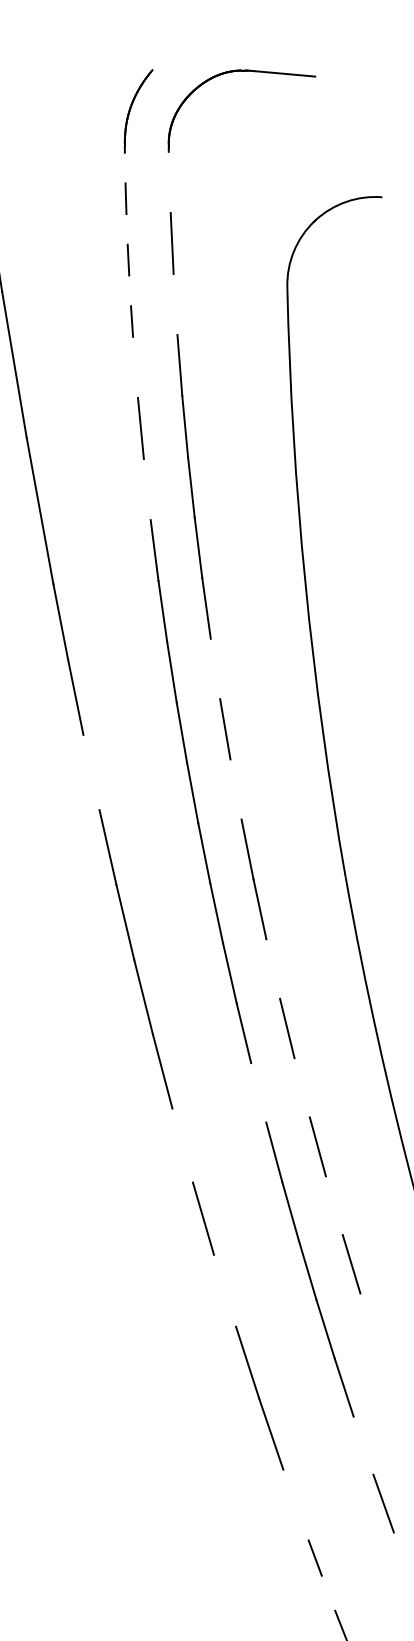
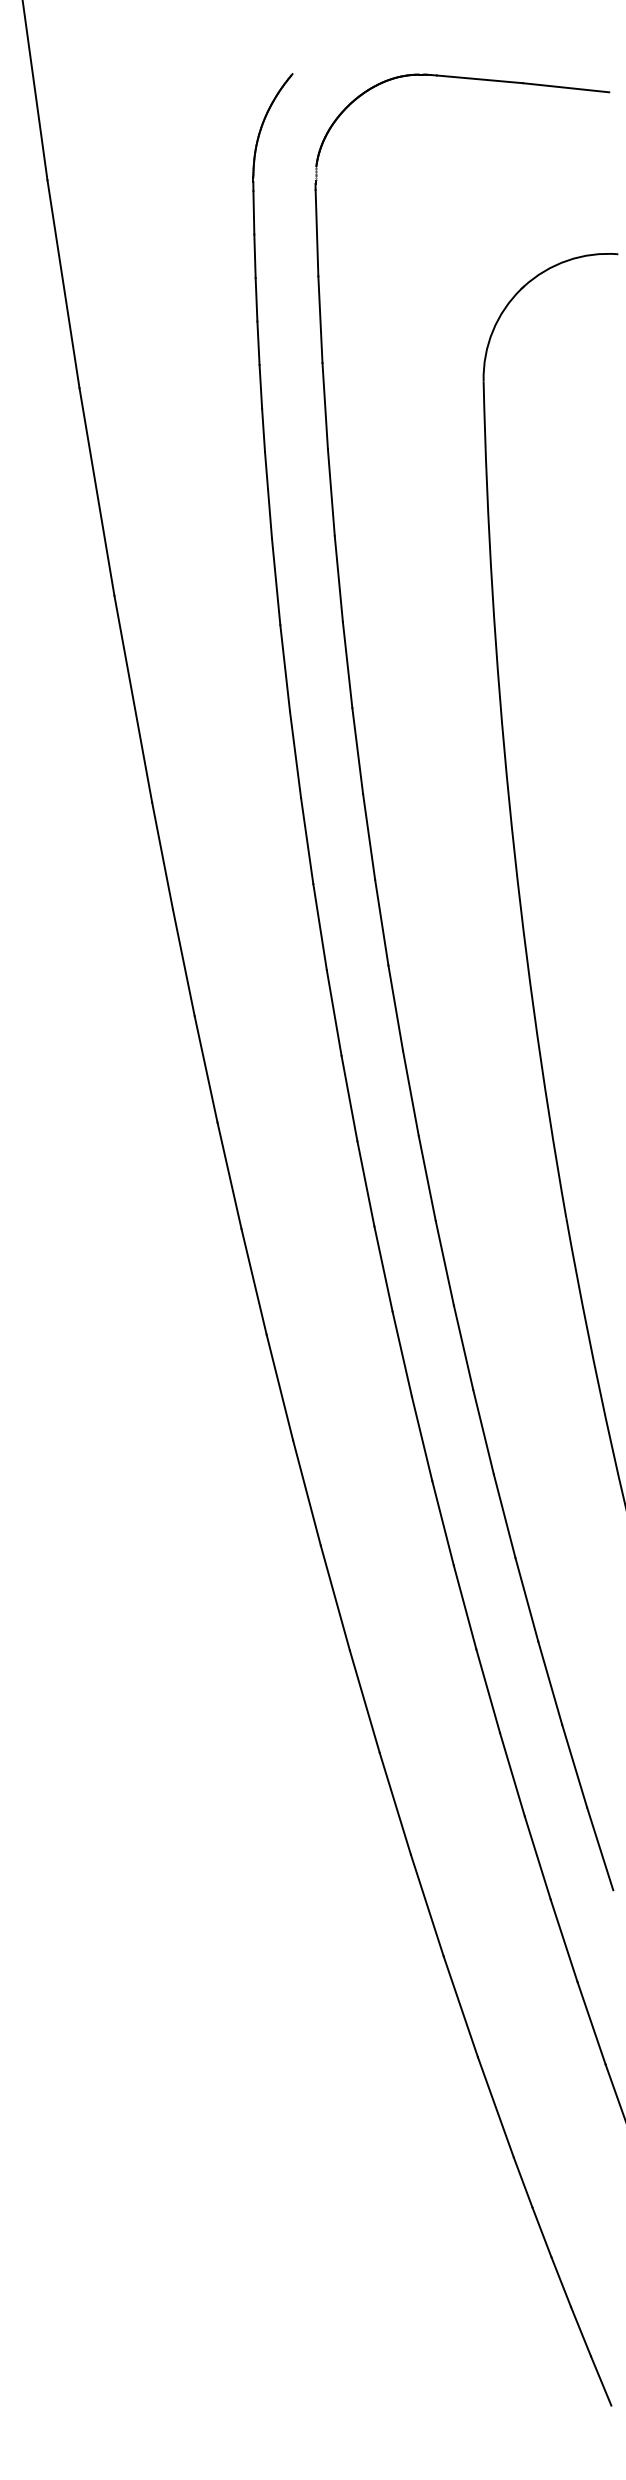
line: (345, 79) -> (566, 87), added
line: (124, 167) -> (253, 212), added
line: (169, 181) -> (316, 232), added
line: (127, 229) -> (256, 299), added
line: (129, 290) -> (260, 386), added
line: (175, 304) -> (324, 405), added
line: (135, 367) -> (268, 495), added
line: (147, 489) -> (285, 668), added
line: (215, 668) -> (381, 922), added
line: (91, 772) -> (205, 1069), added
line: (235, 788) -> (410, 1092), added
line: (273, 968) -> (463, 1347), added
line: (302, 1088) -> (504, 1516), added
line: (258, 1092) -> (442, 1523), added
line: (182, 1145) -> (334, 1597), added
line: (334, 1205) -> (550, 1682), added
line: (224, 1290) -> (394, 1803), added
line: (369, 1322) -> (600, 1848), added
line: (363, 1445) -> (591, 2023), added
line: (295, 1505) -> (495, 2107), added
line: (328, 1593) -> (541, 2232), added

